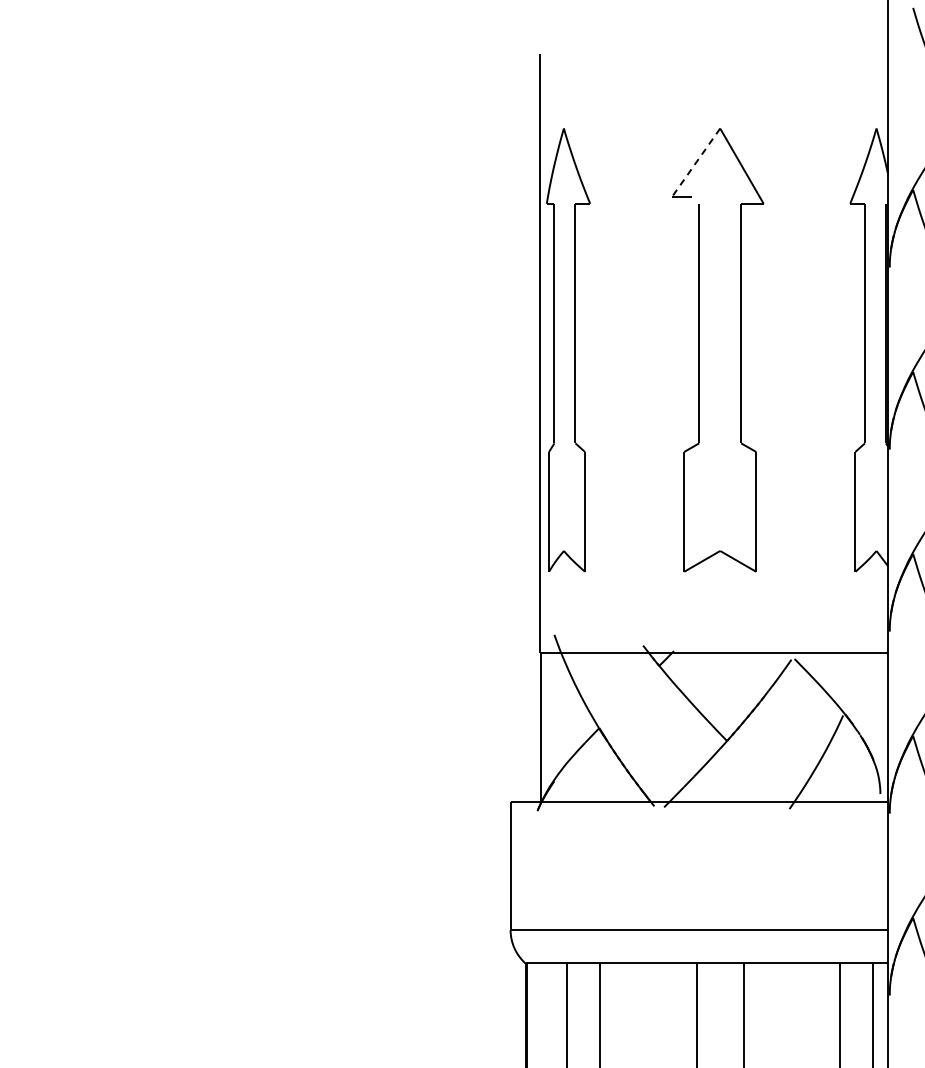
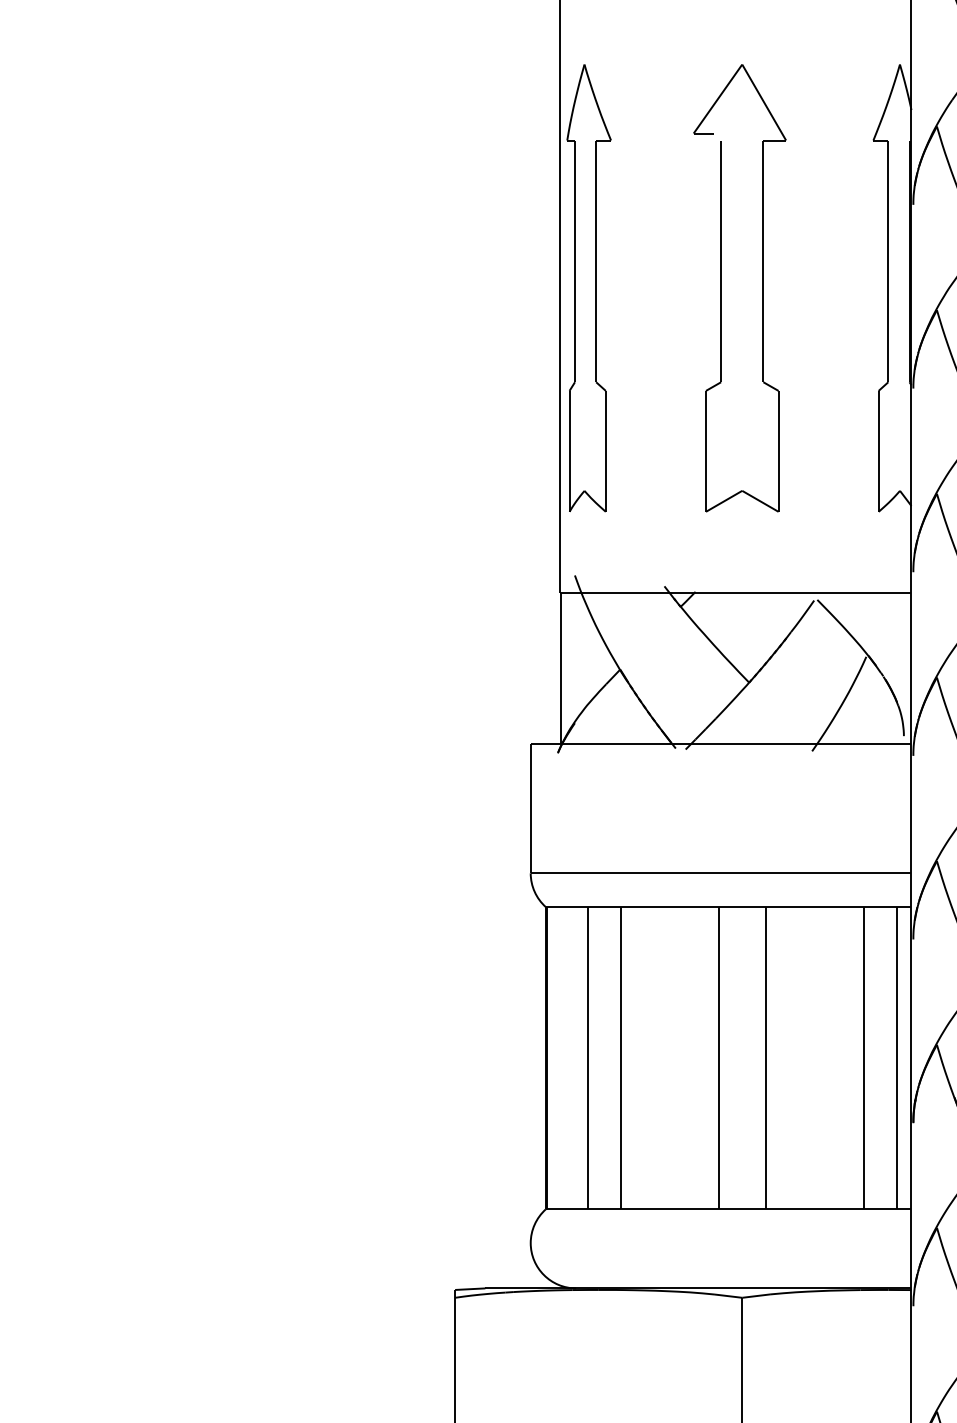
line: (695, 163) -> (717, 99), dashed -> solid

